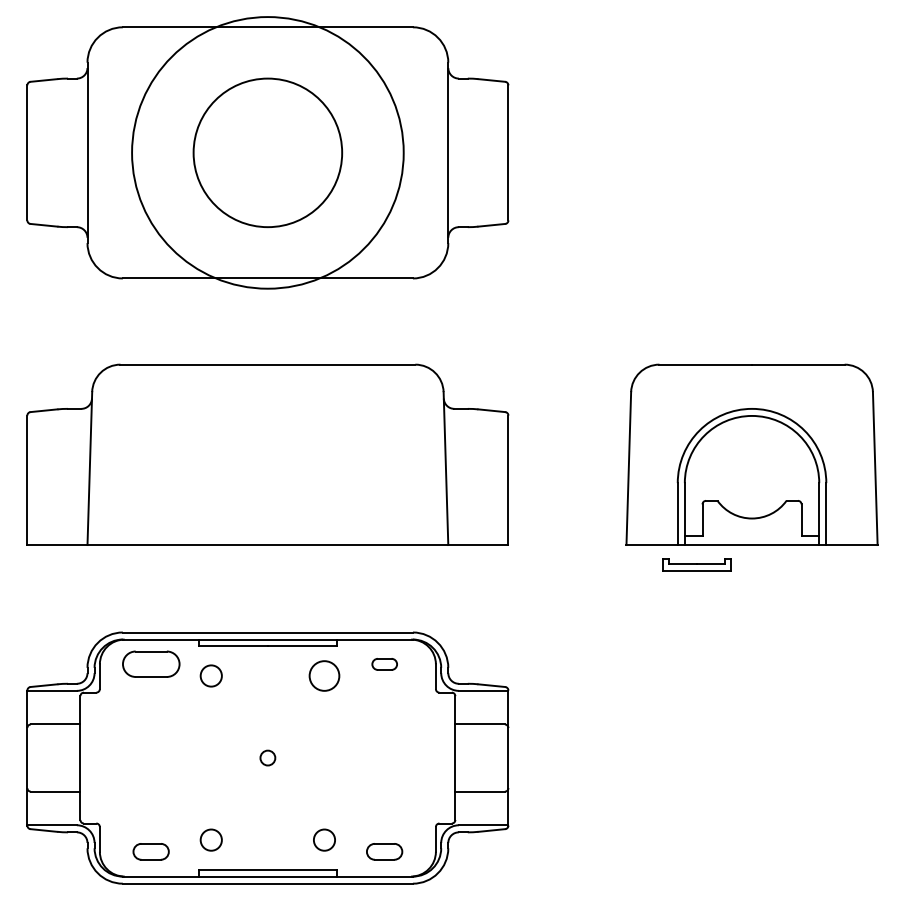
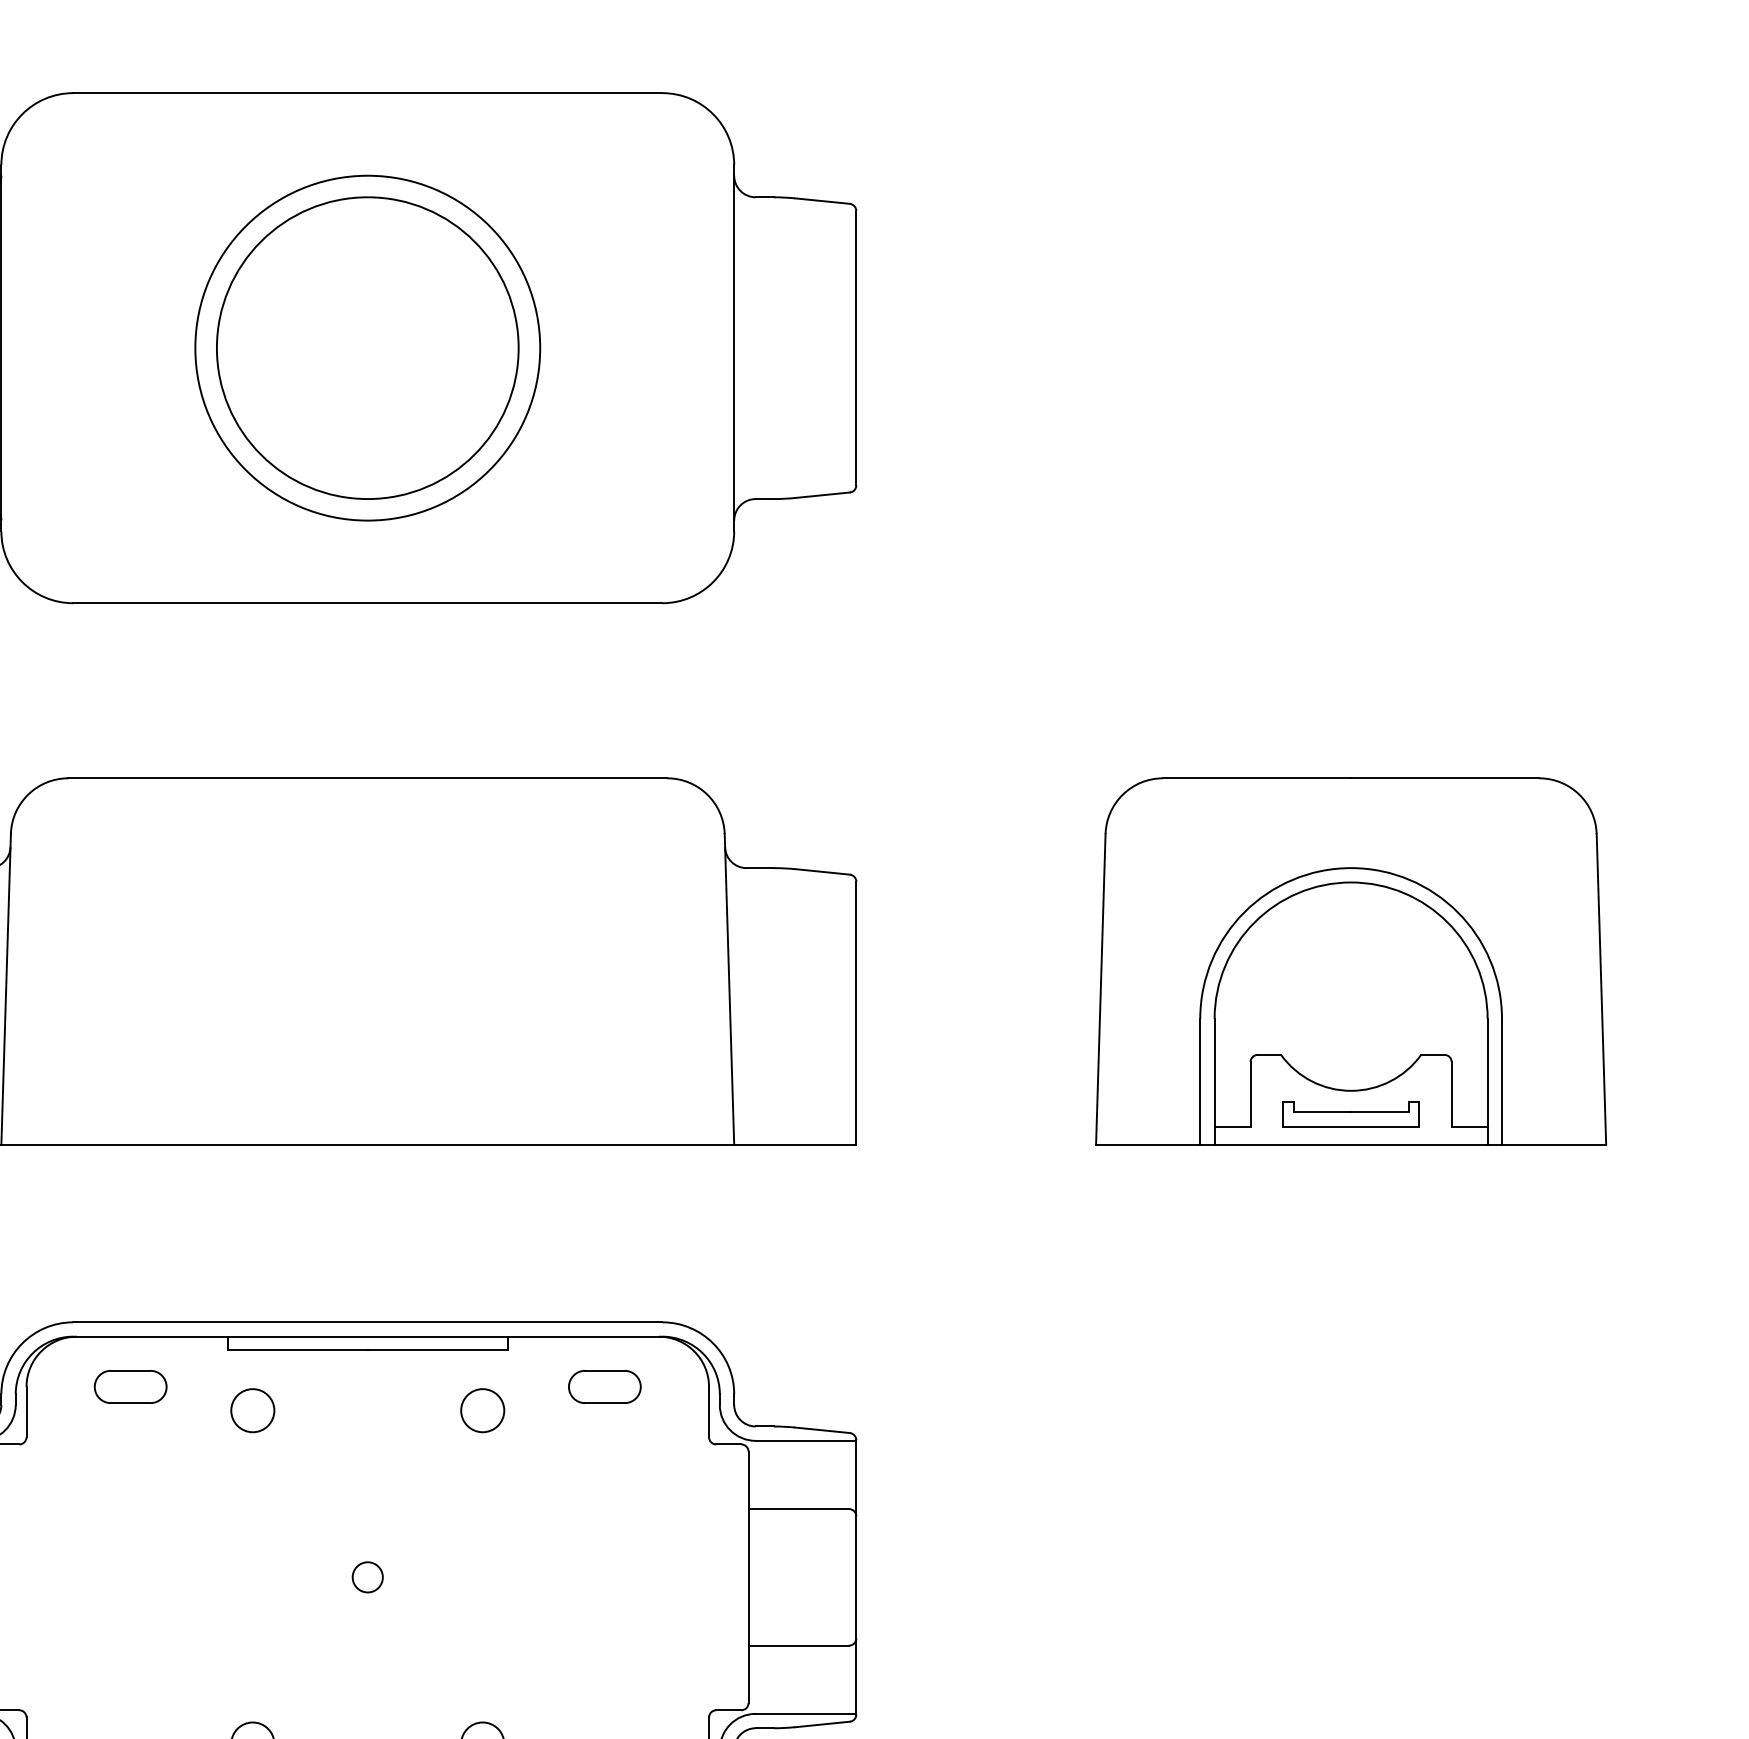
circle: (267, 152) -> (366, 347), size x0.62
part: (696, 564) -> (1350, 1113), moved
part: (150, 664) -> (129, 1387), size x0.62
part: (384, 664) -> (604, 1387), size x1.43
circle: (324, 675) -> (482, 1409), size x0.71

